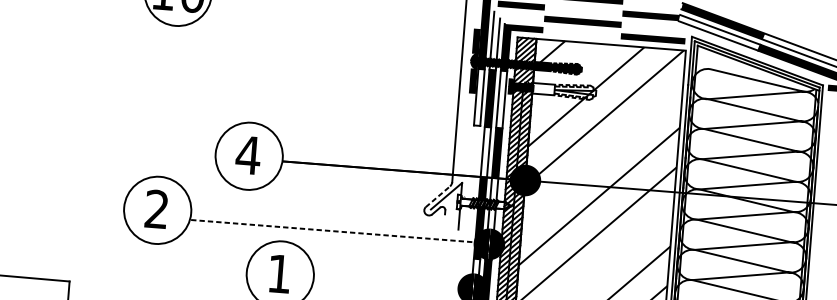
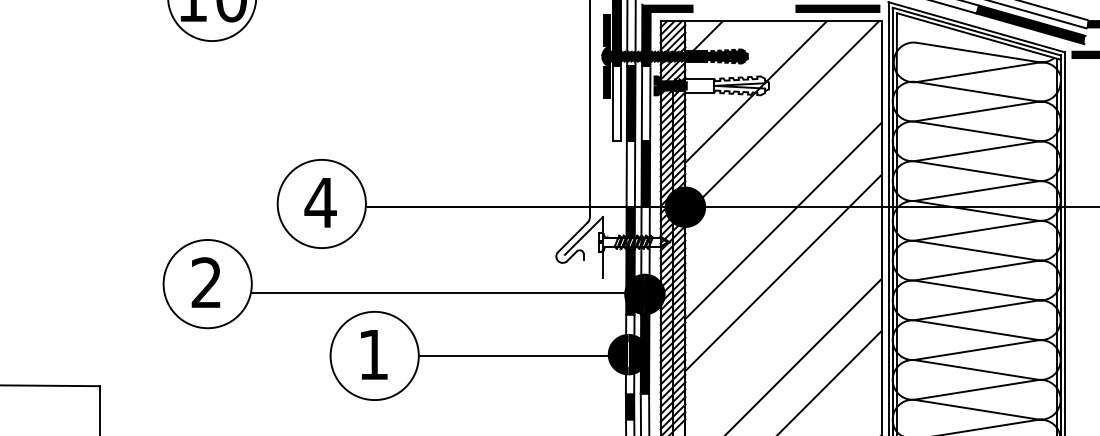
line: (438, 196) -> (573, 237), dashed -> solid
line: (334, 231) -> (441, 293), dashed -> solid
line: (391, 283) -> (520, 355), added

